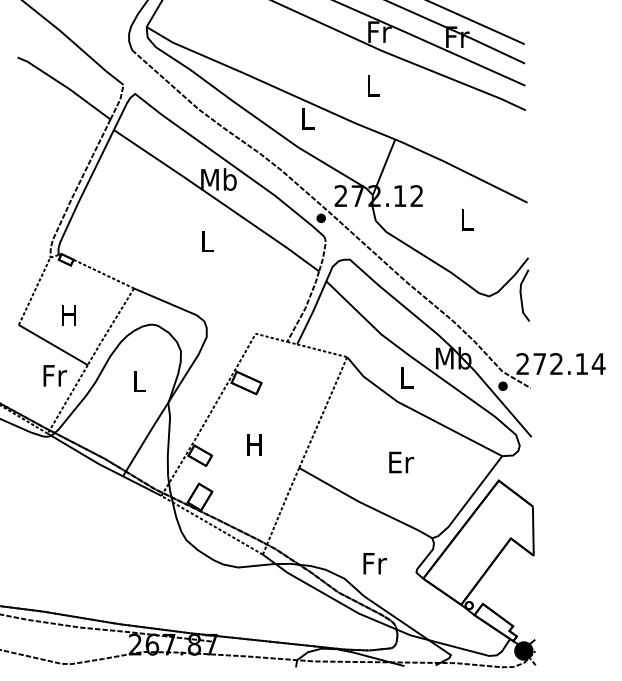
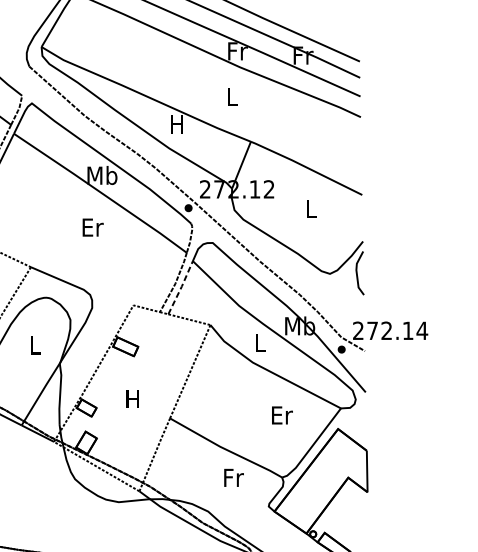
text: (307, 118) -> (177, 124), L -> H
text: (207, 241) -> (92, 227), L -> Er
line: (312, 312) -> (181, 287), solid -> dashed
text: (401, 462) -> (282, 415), moved
text: (374, 563) -> (233, 477), moved

